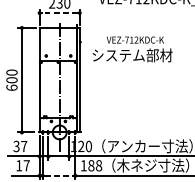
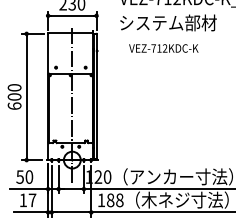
line: (59, 12) -> (72, 15), dashed -> solid
text: (132, 55) -> (168, 22), moved
text: (20, 146) -> (24, 176), 37 -> 50
line: (59, 175) -> (71, 212), dashed -> solid

